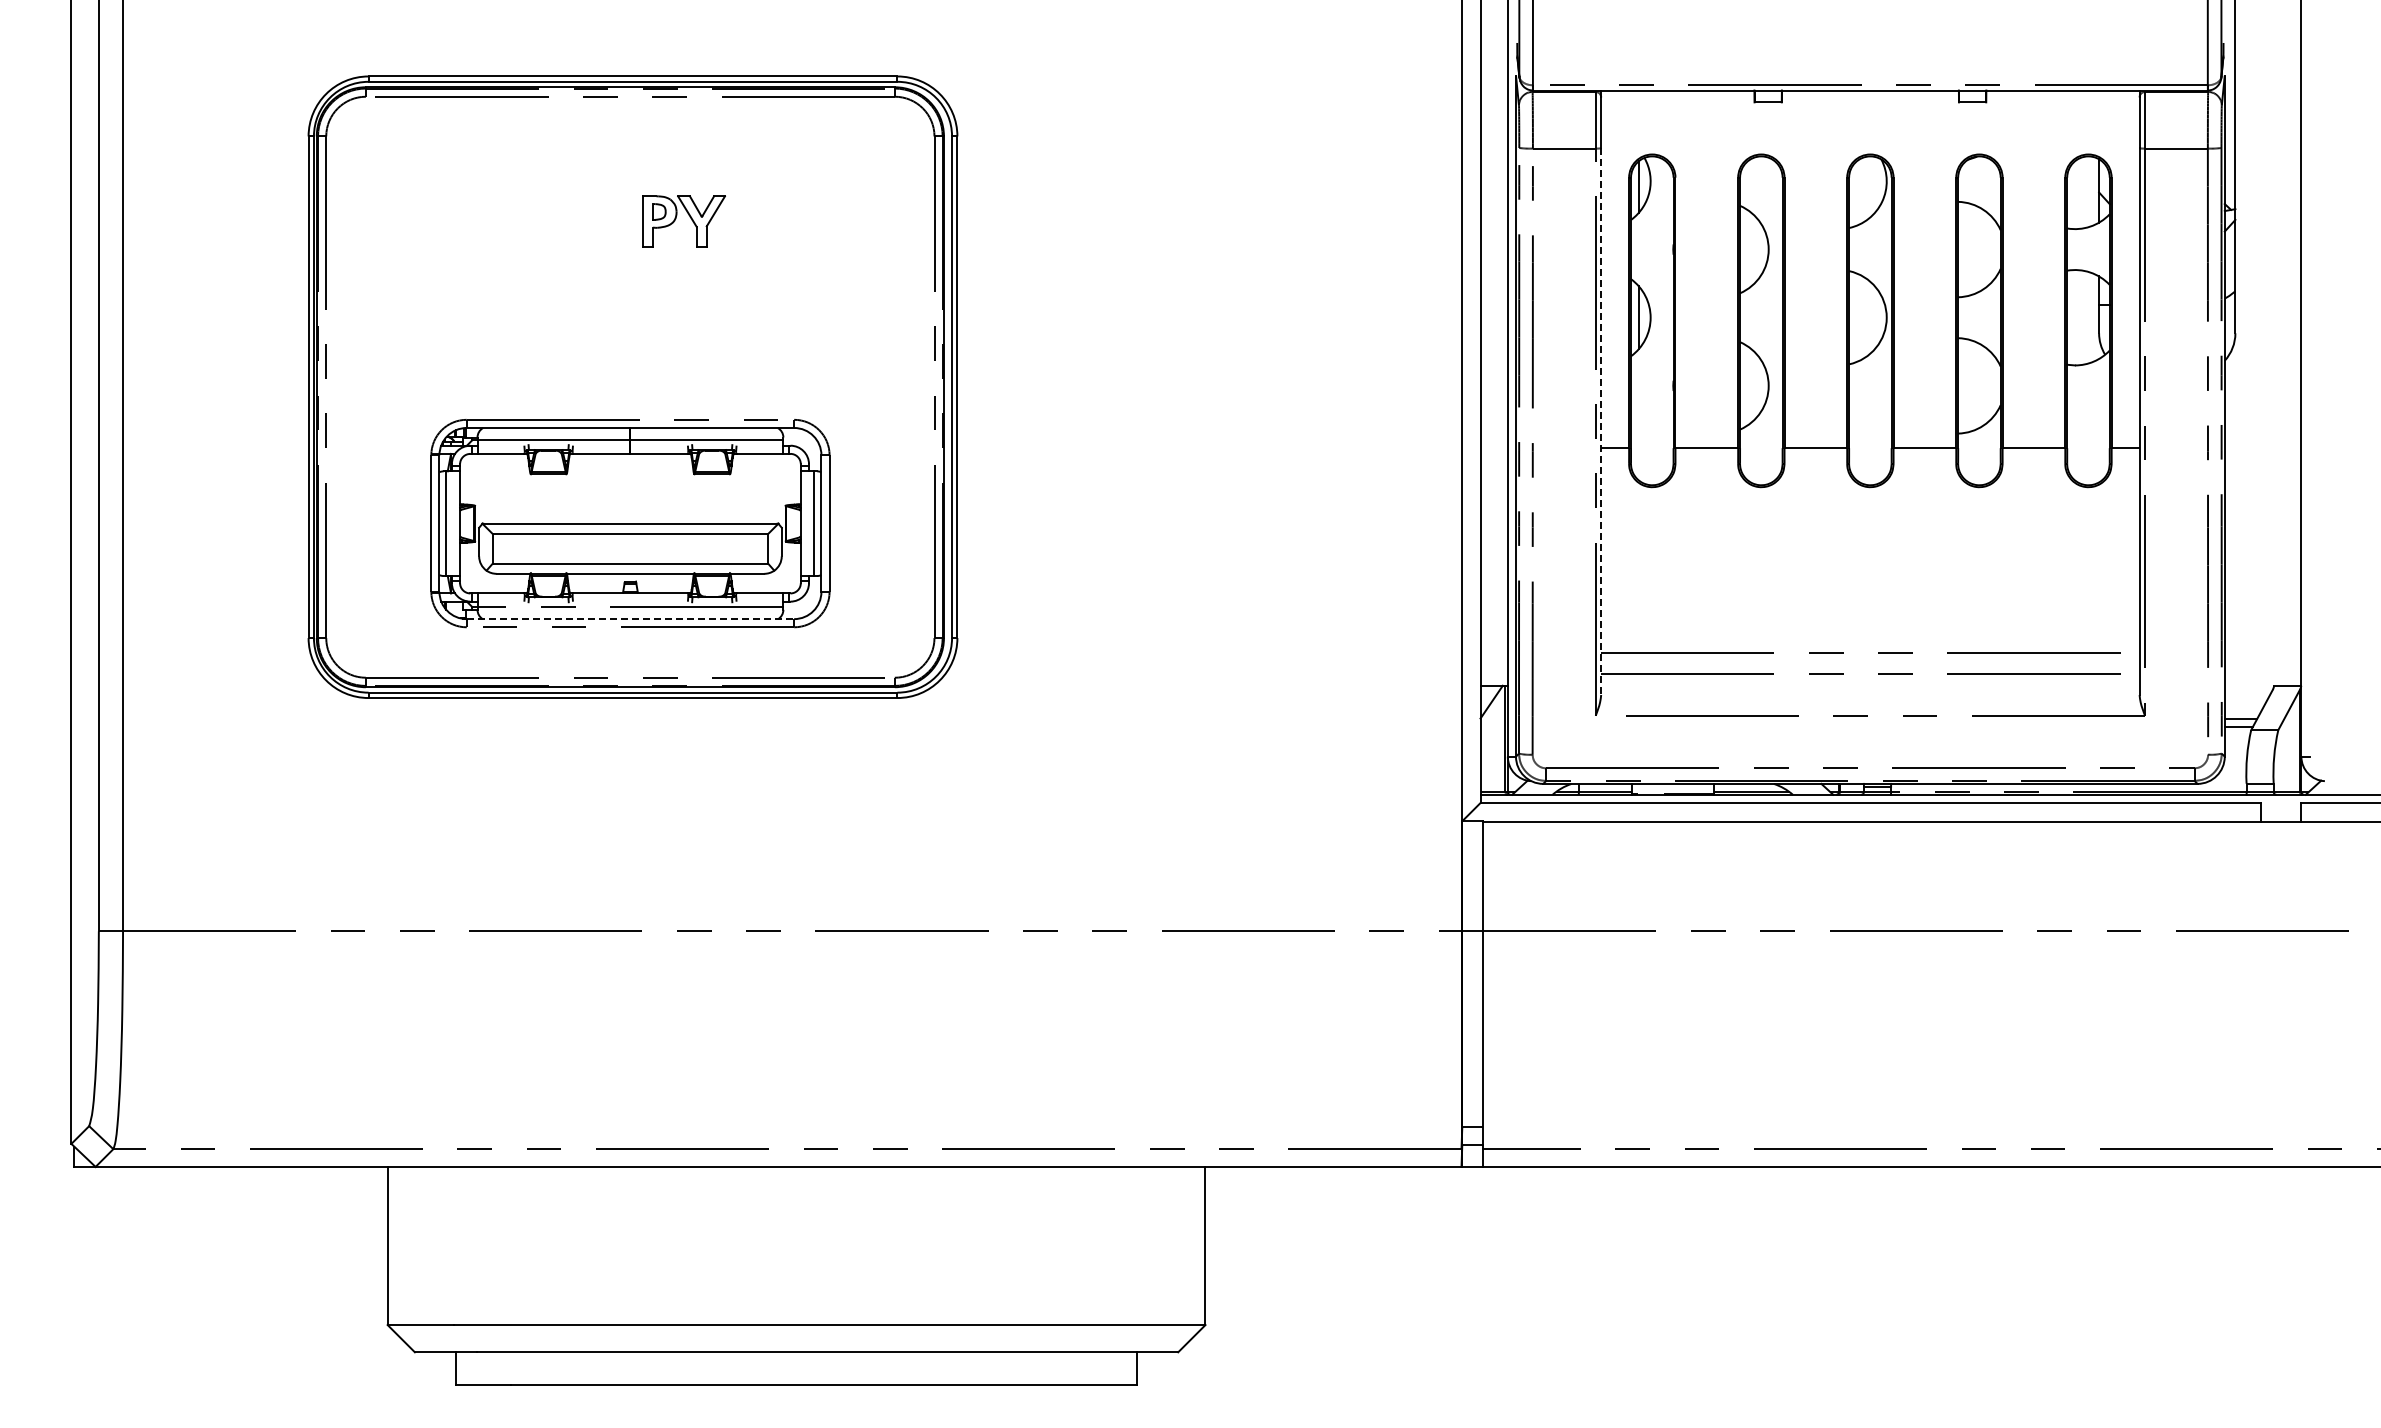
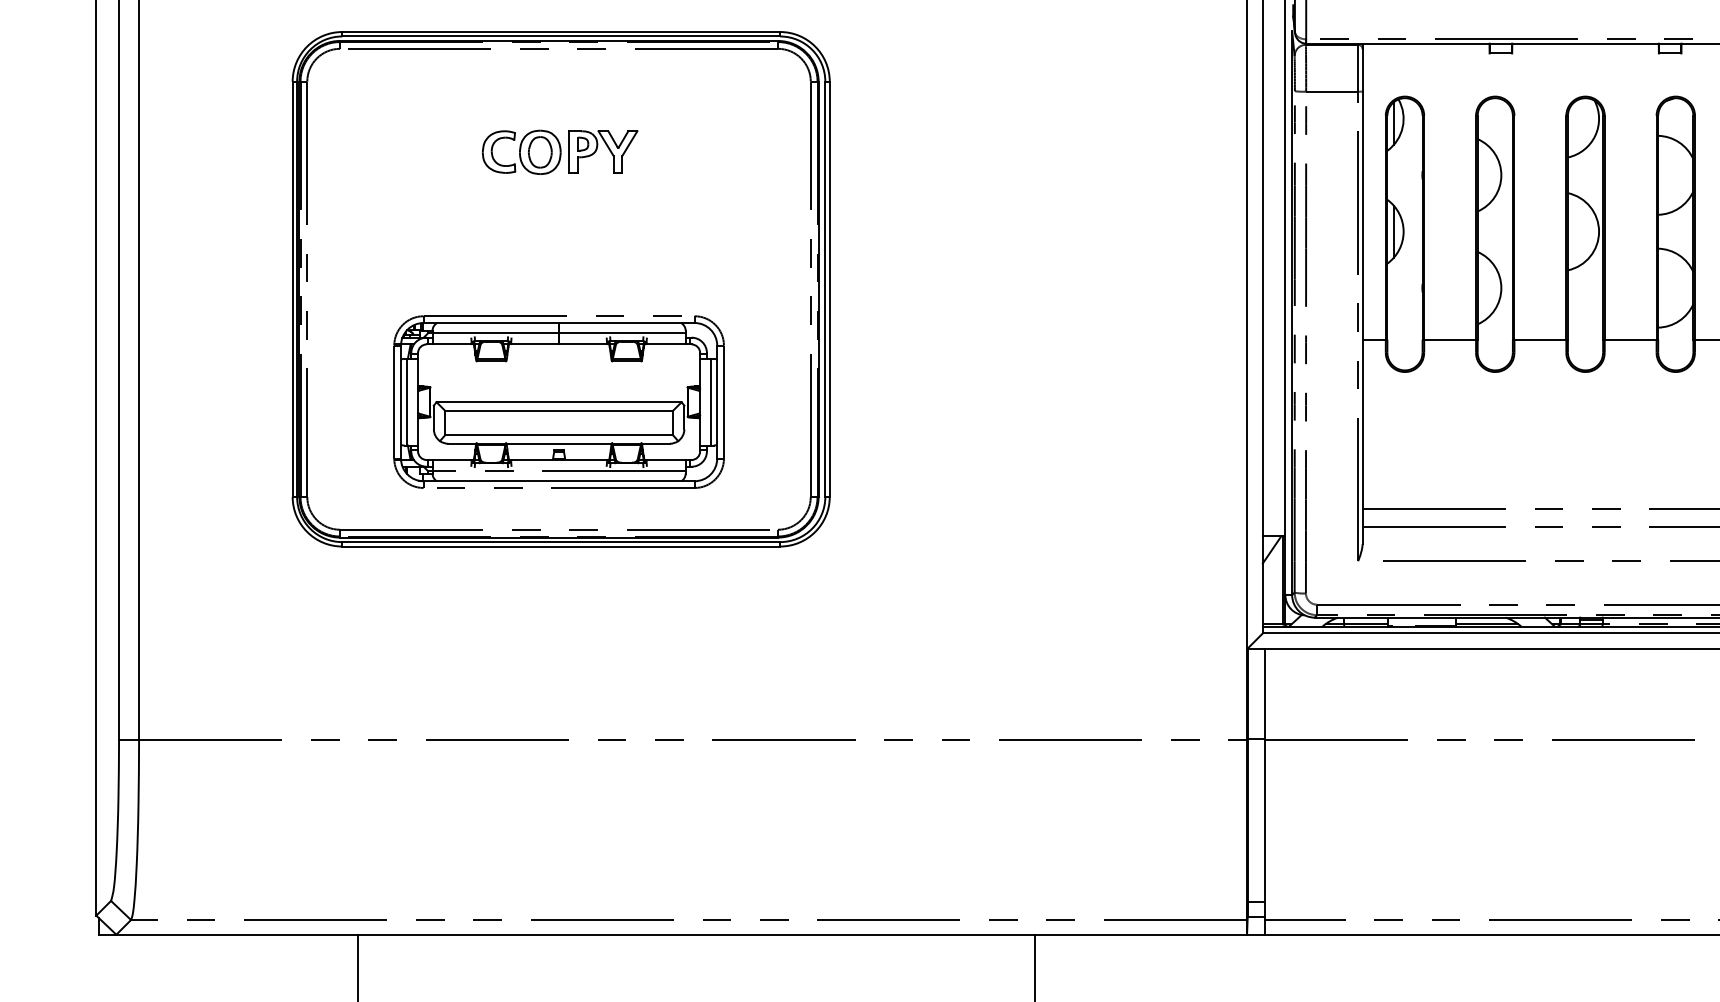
part: (585, 221) -> (521, 152), added
line: (1601, 422) -> (1362, 318), dashed -> solid
line: (630, 619) -> (559, 481), dashed -> solid

